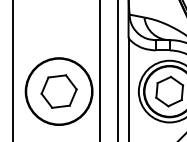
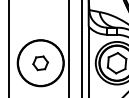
part: (58, 92) -> (40, 63), size x0.6

